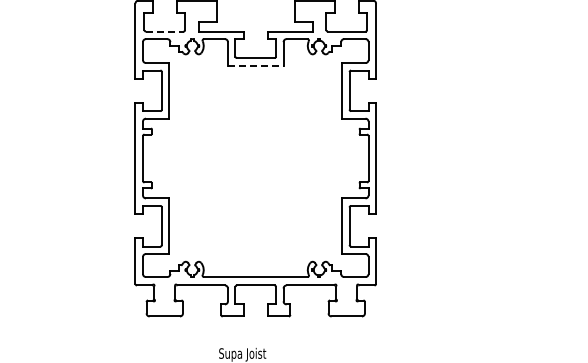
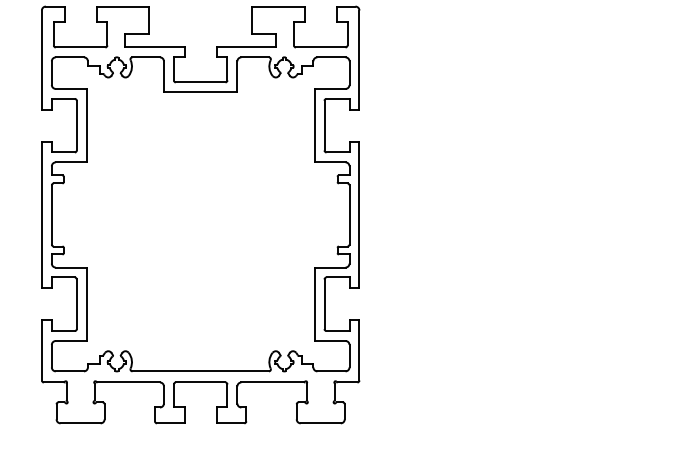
line: (164, 31) -> (80, 47), dashed -> solid
line: (255, 65) -> (200, 92), dashed -> solid

